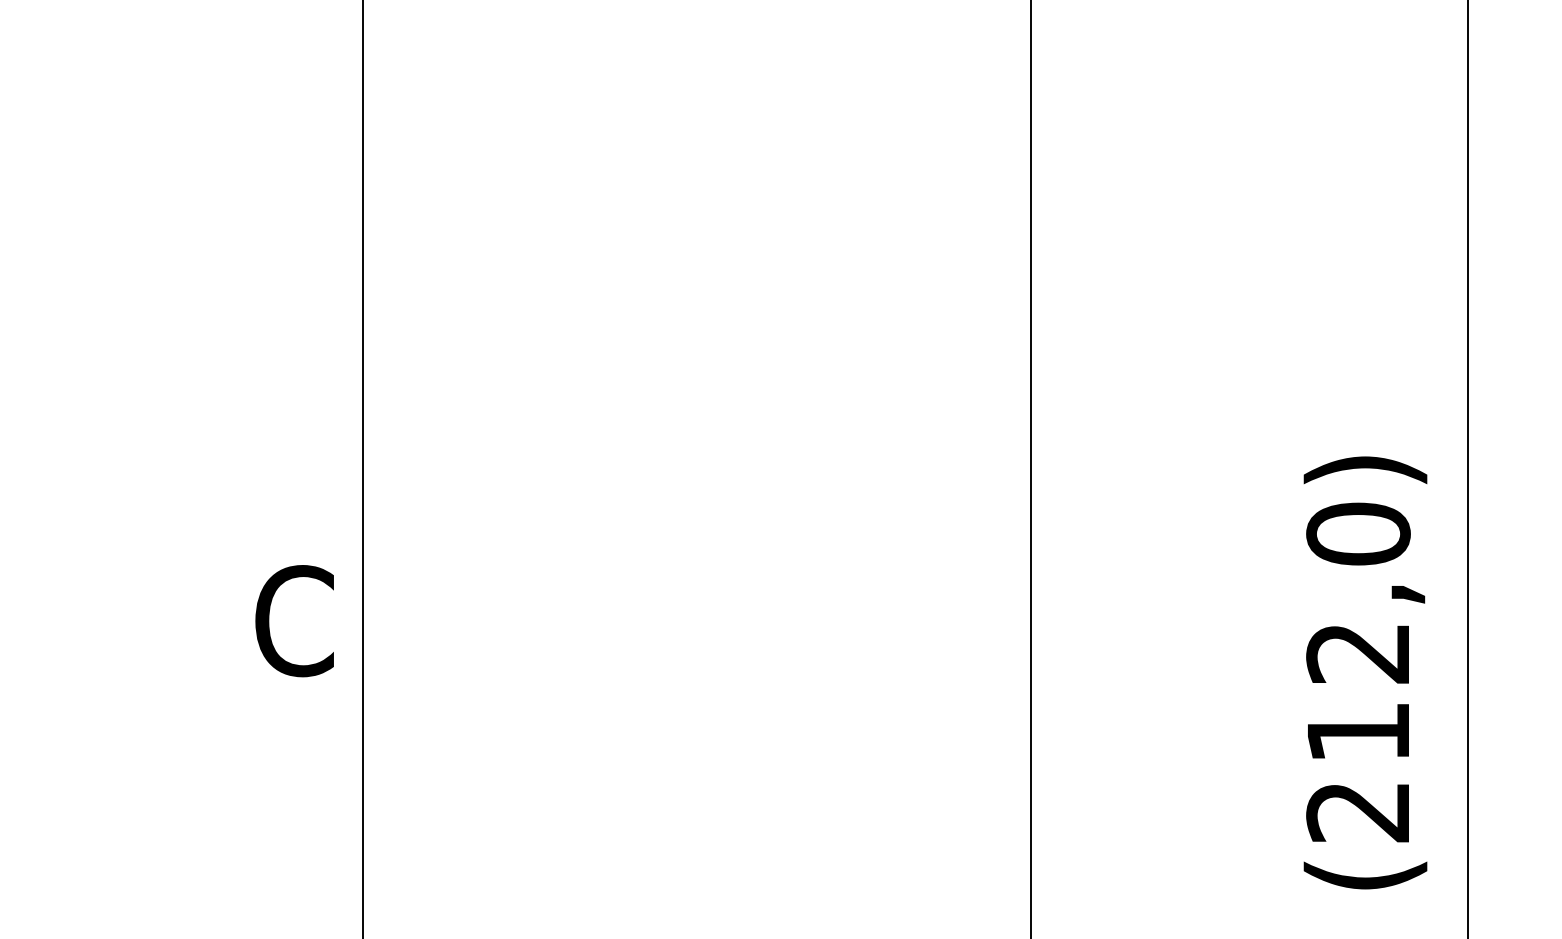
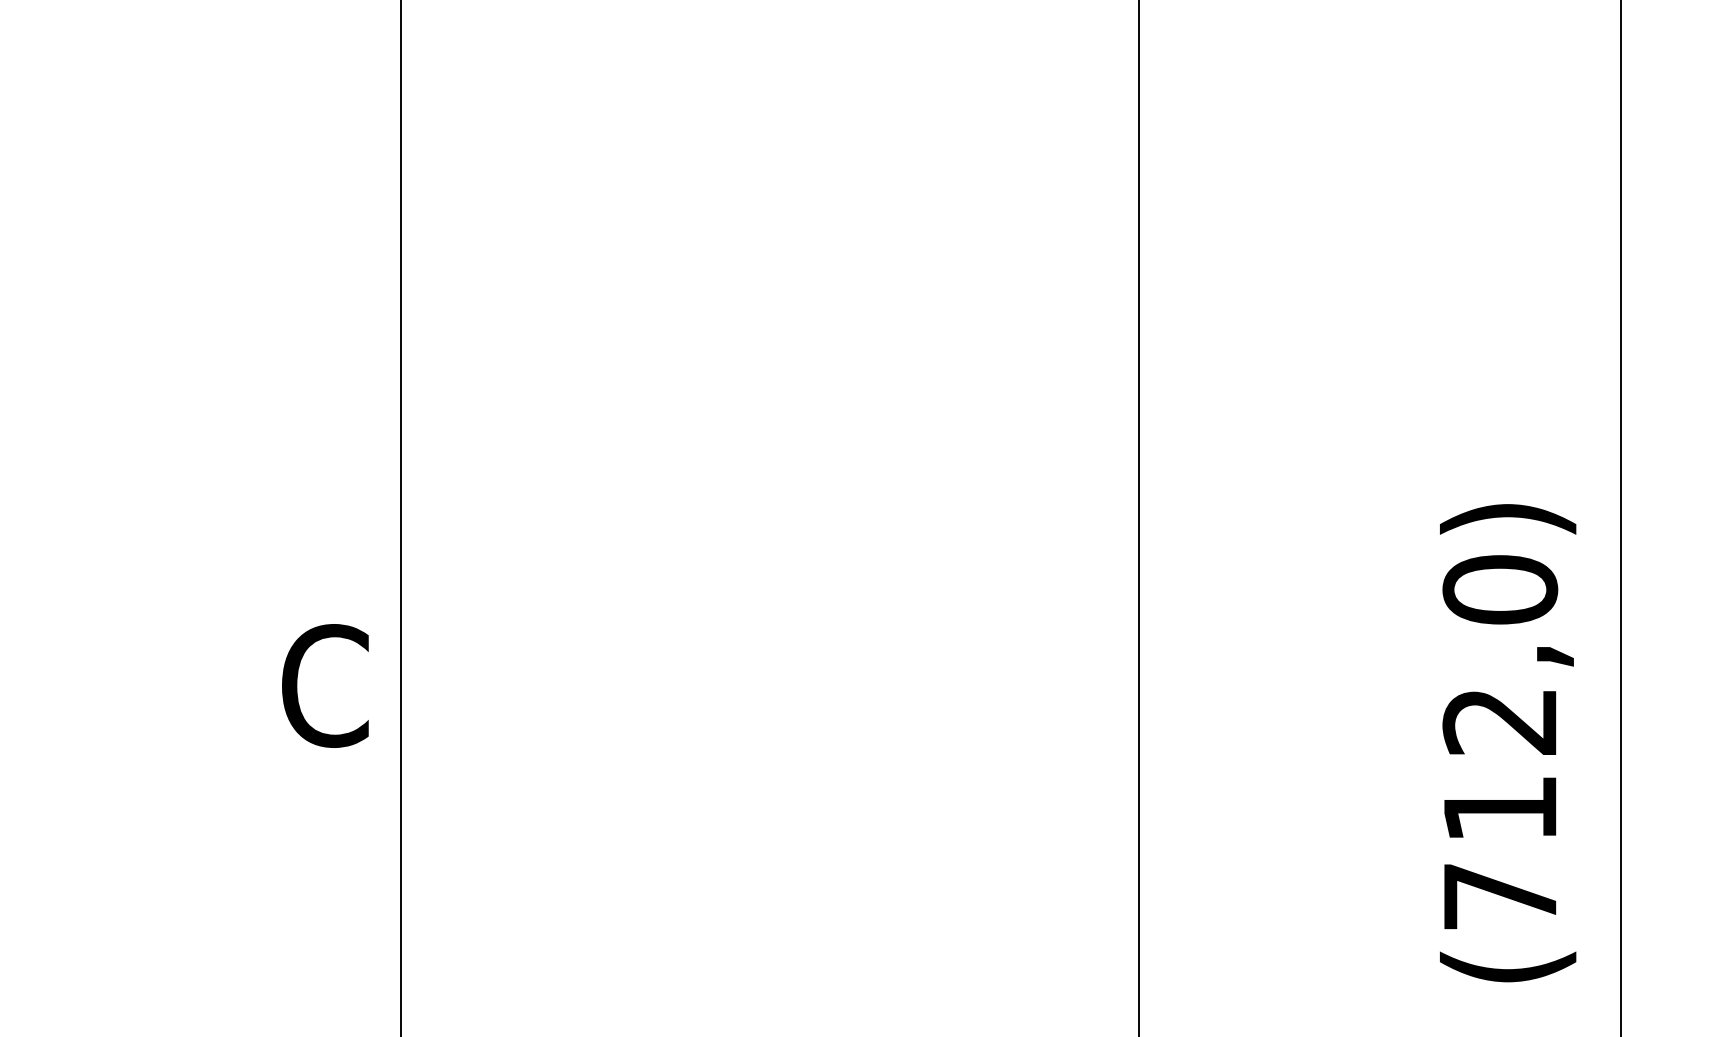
text: (1357, 812) -> (1499, 897), (212,0) -> (712,0)

